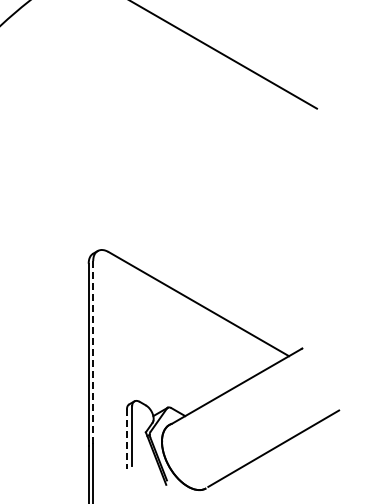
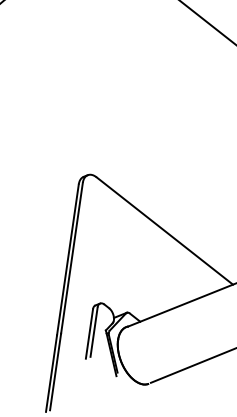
line: (93, 352) -> (72, 258), dashed -> solid
line: (126, 439) -> (89, 334), dashed -> solid

